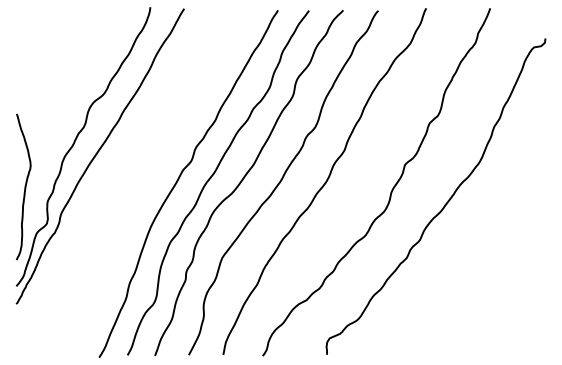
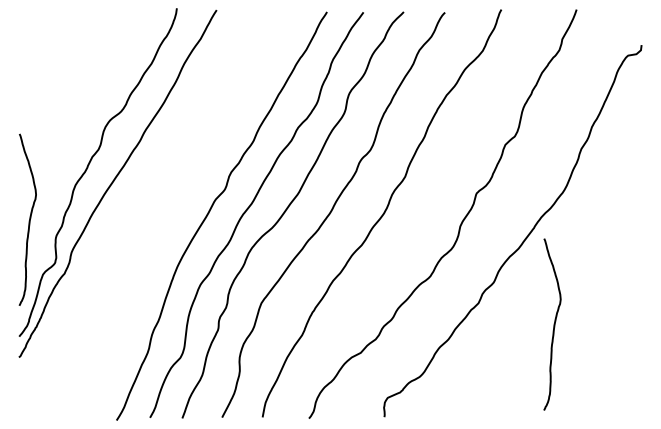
curve: (470, 275) -> (553, 323), added

